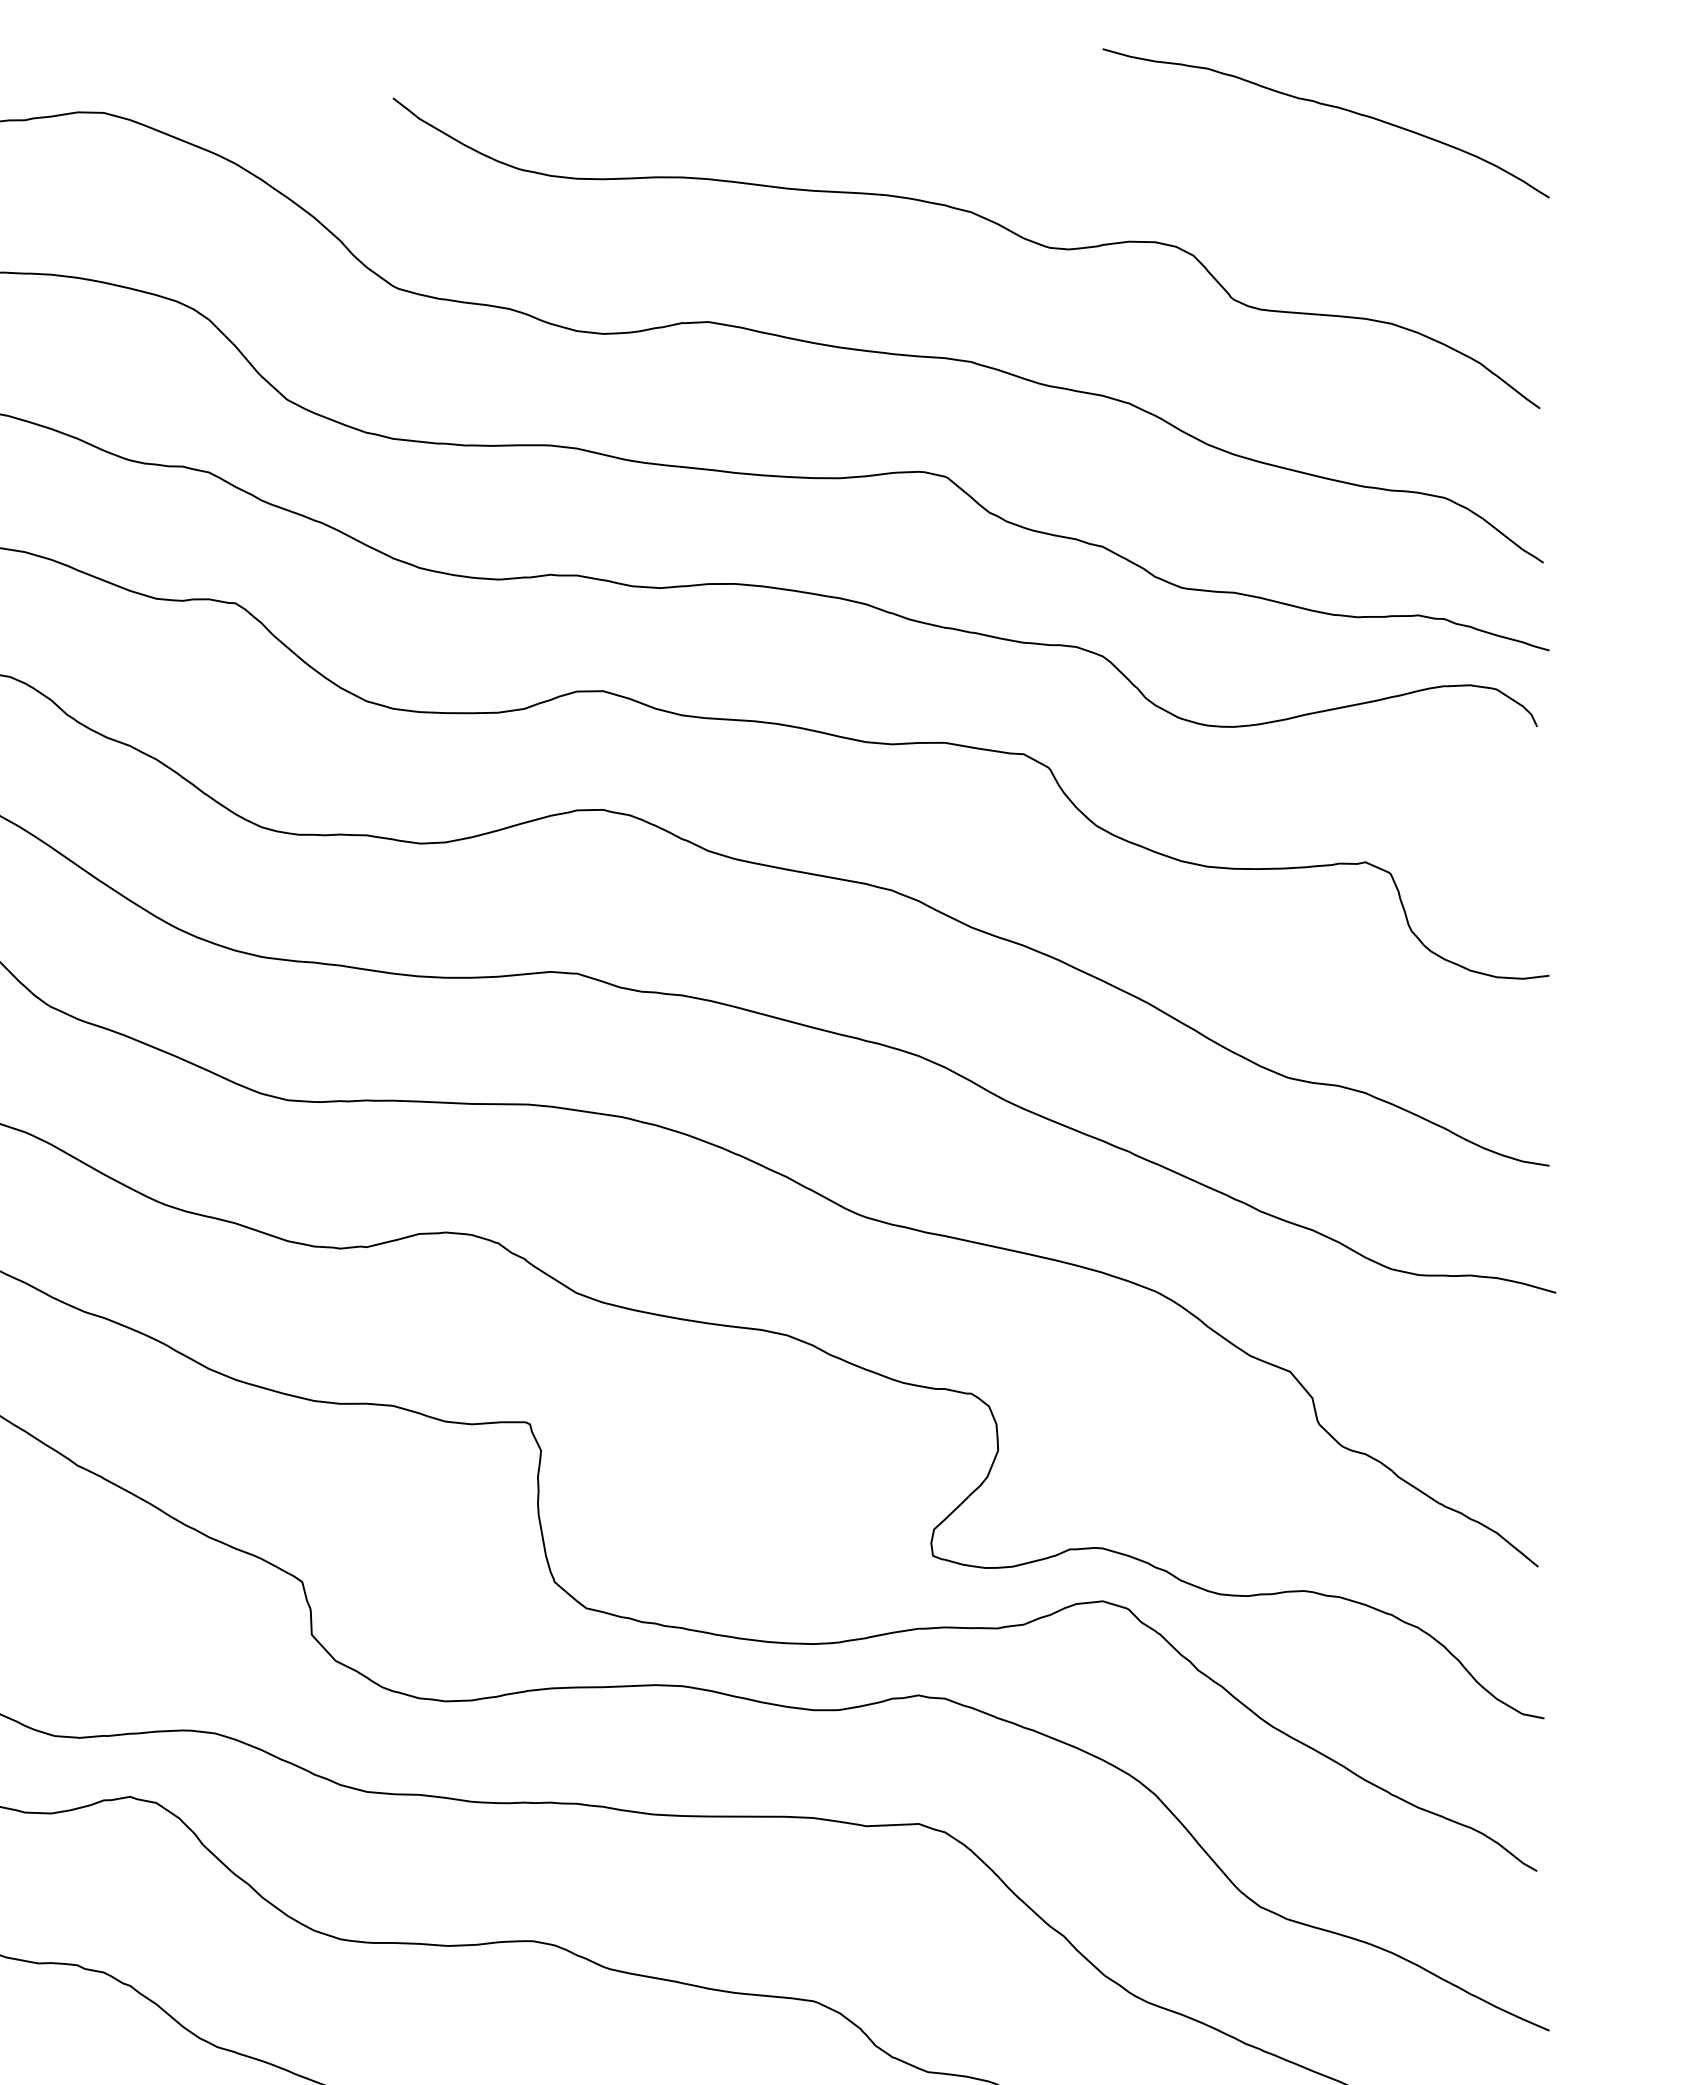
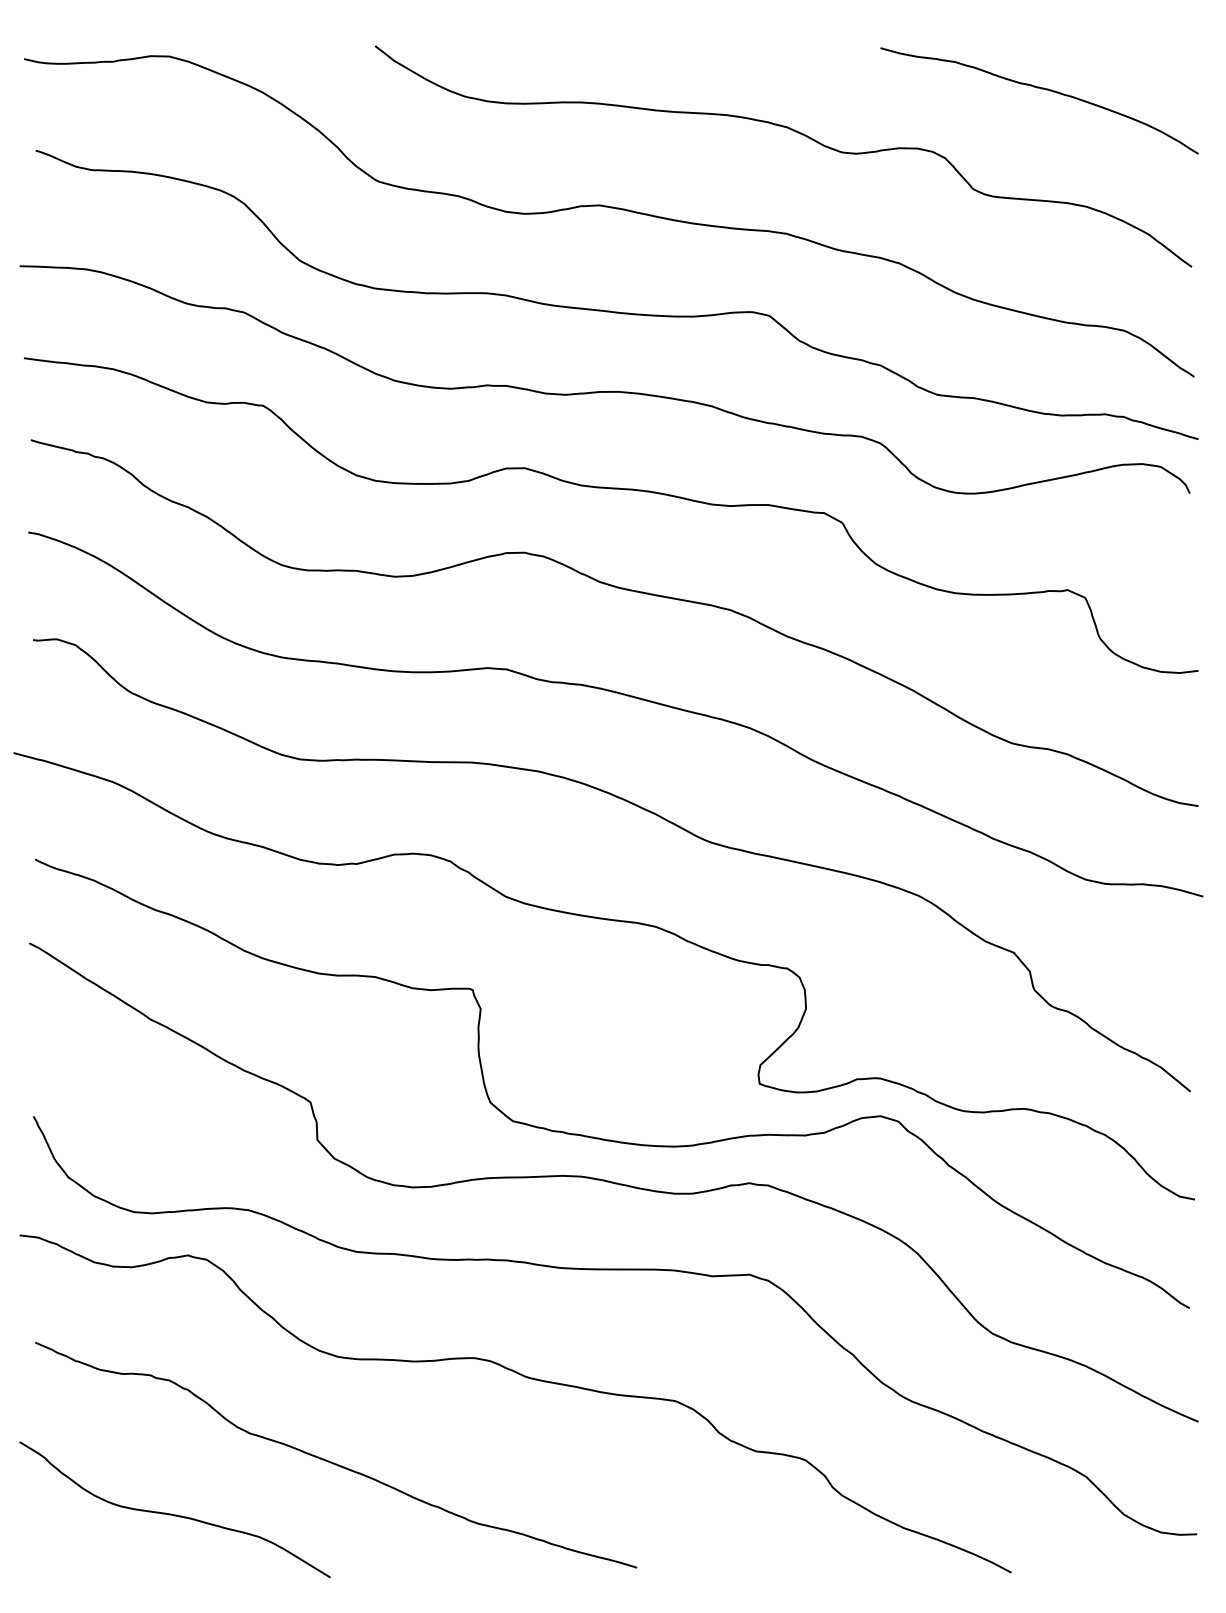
curve: (1328, 107) -> (1041, 89), moved

